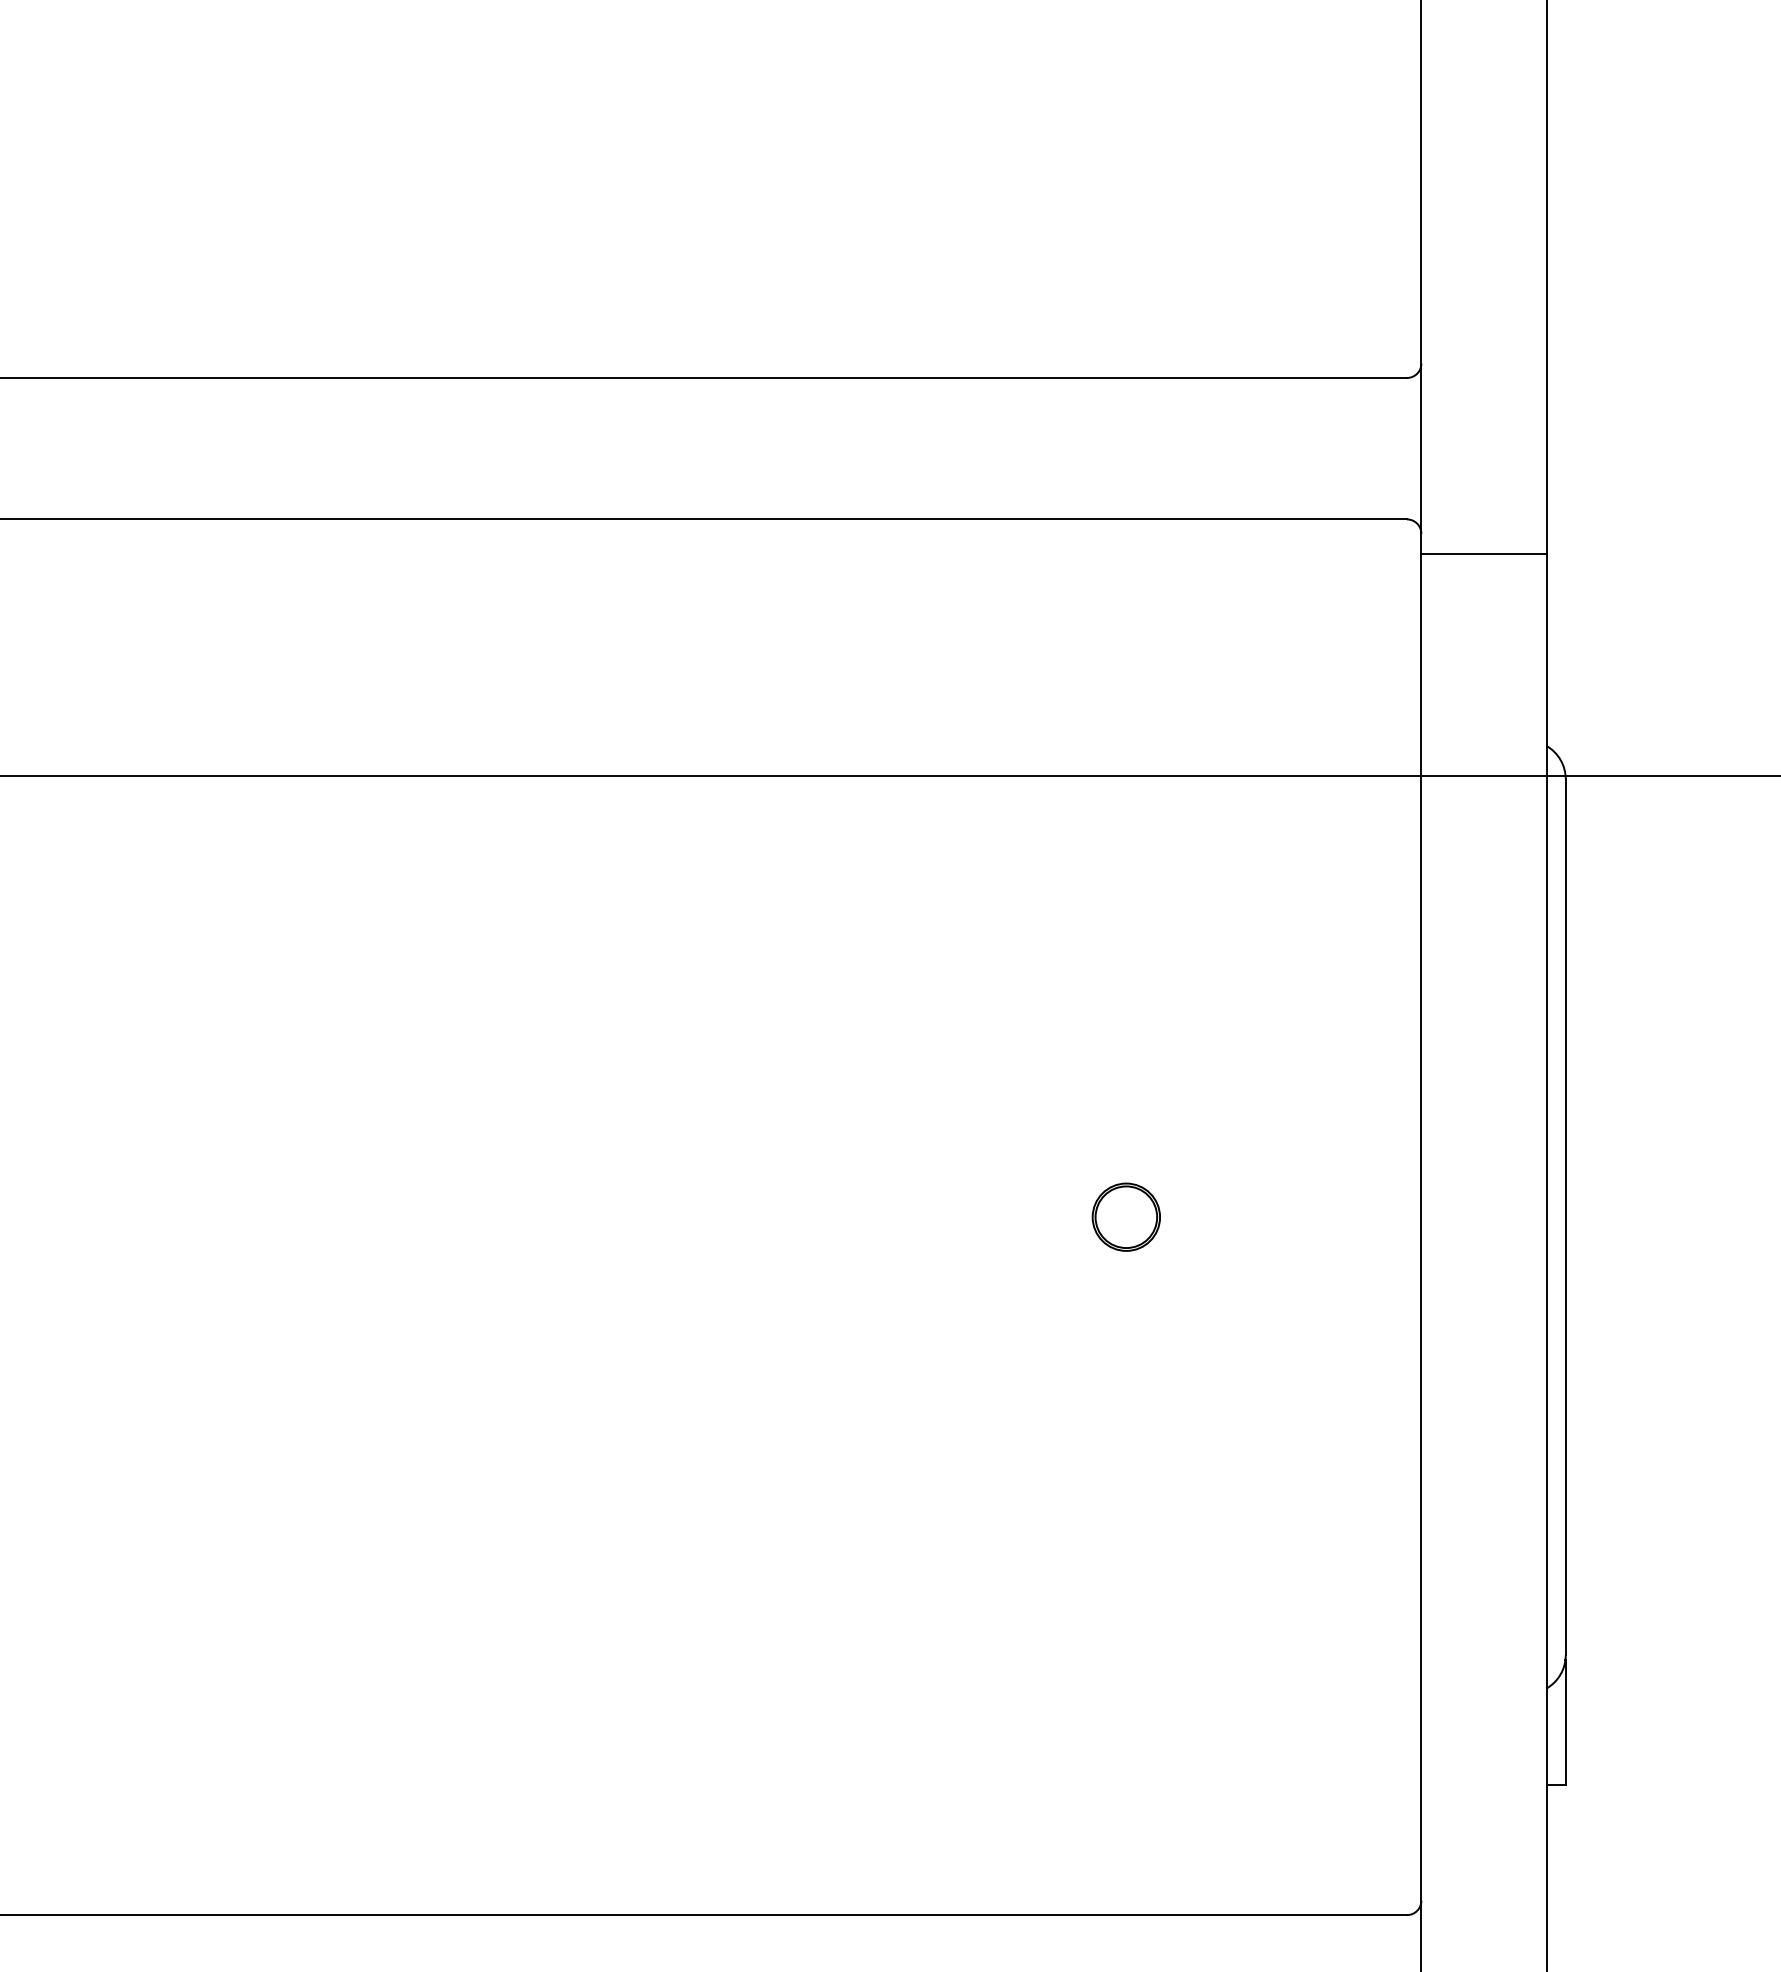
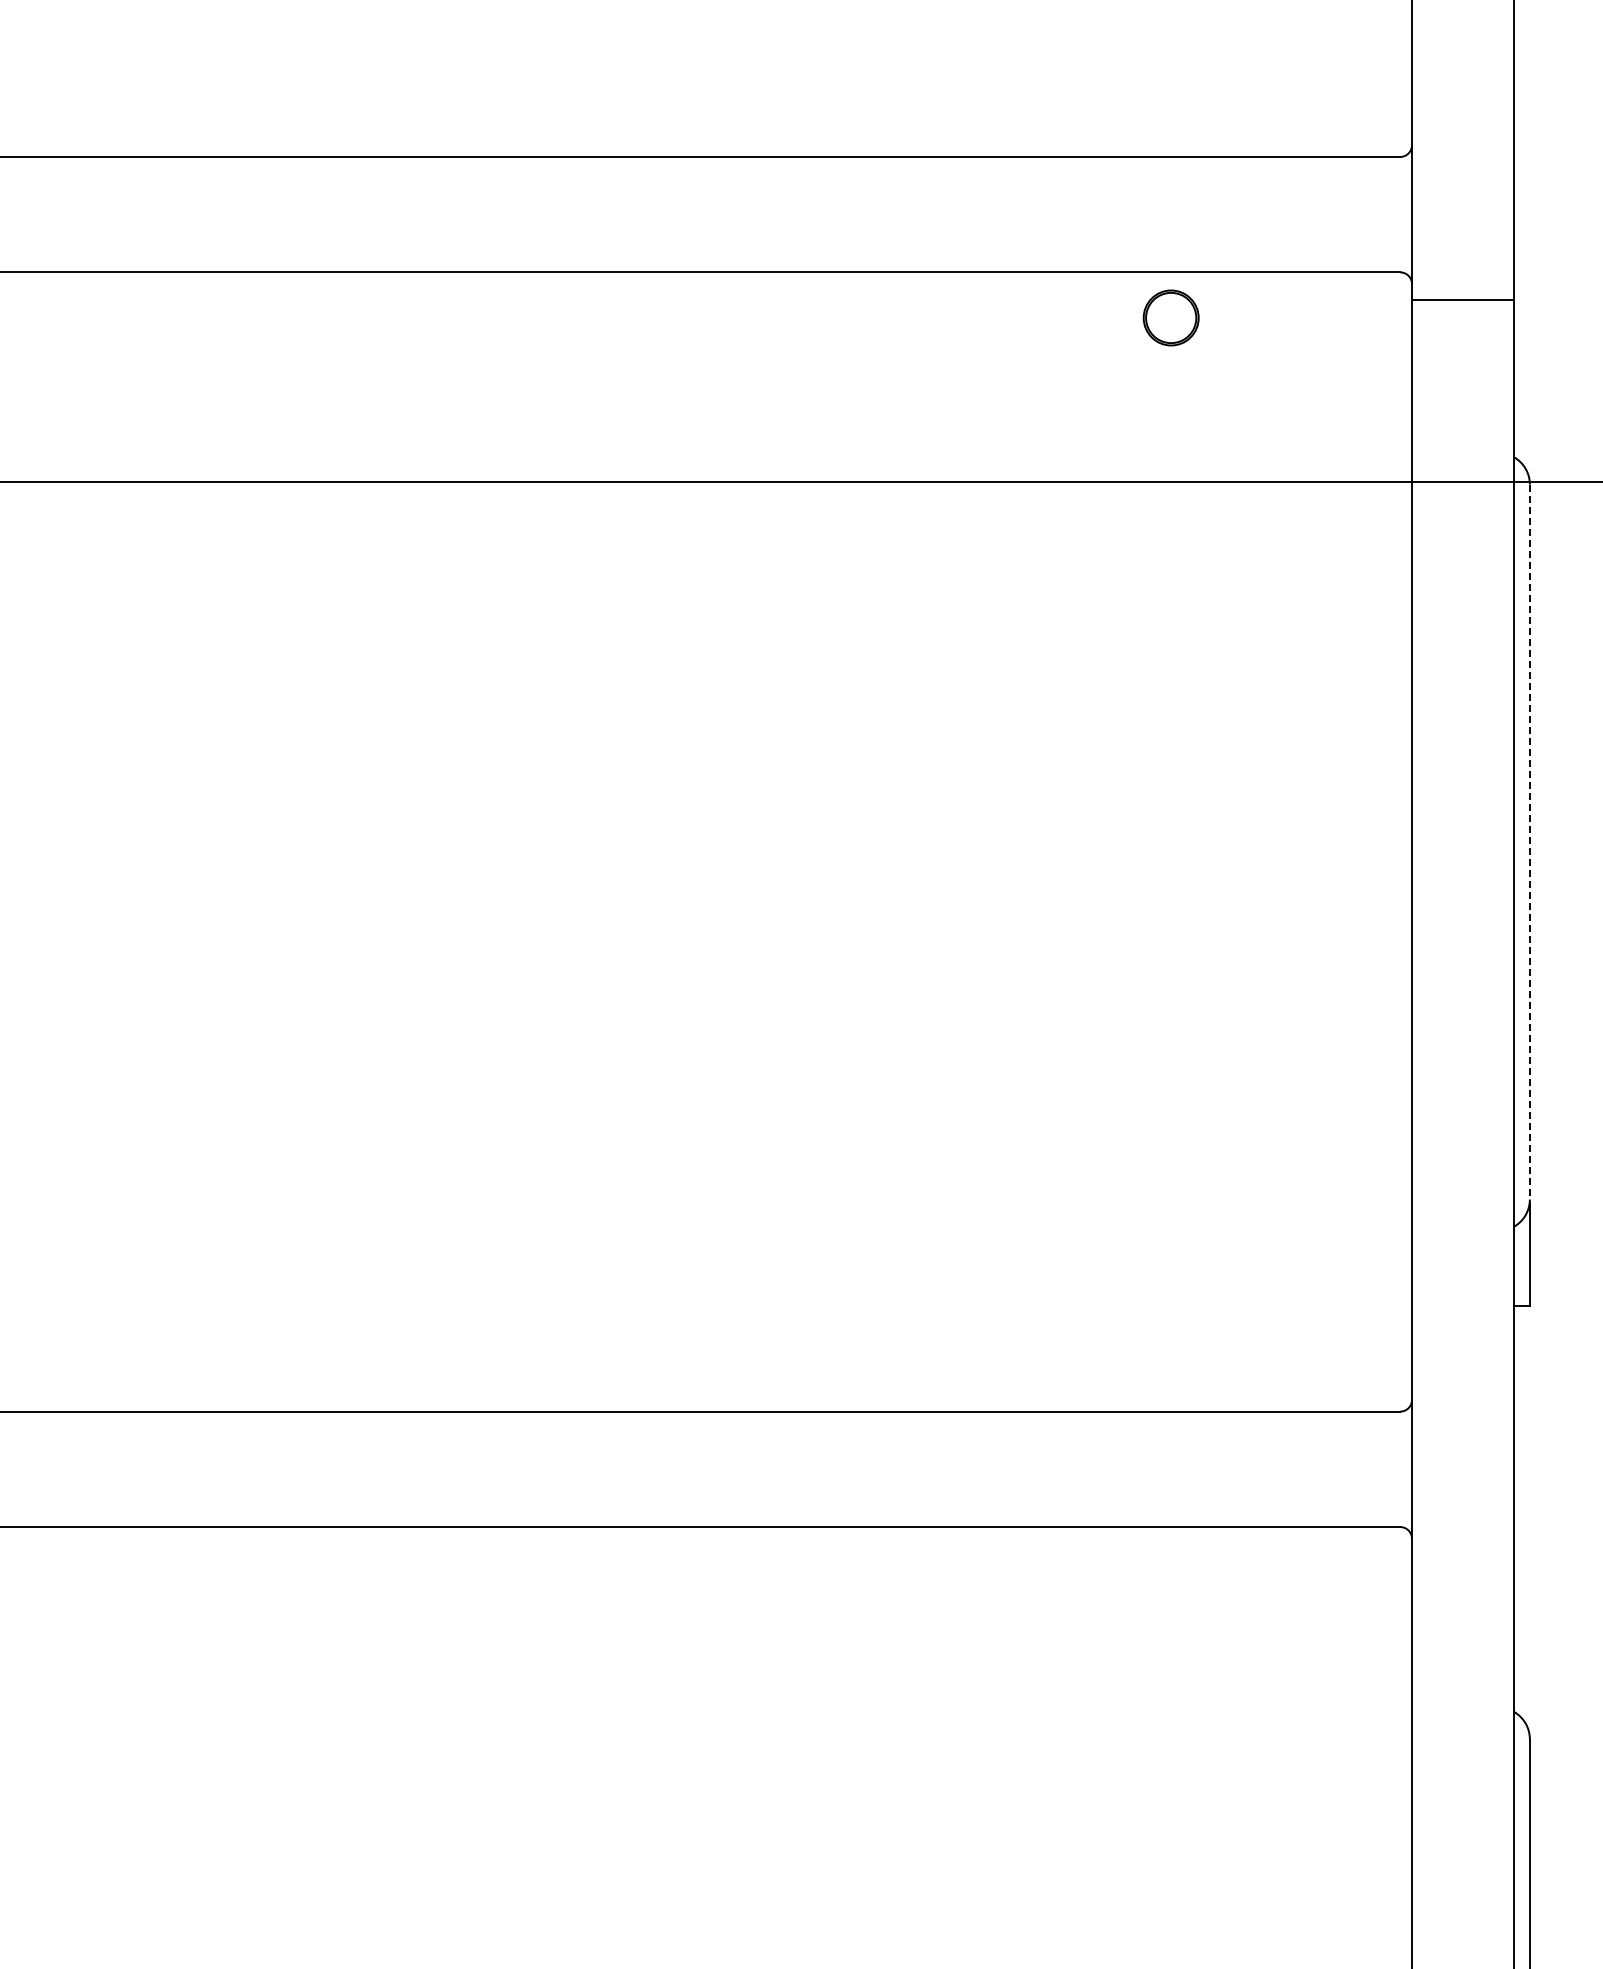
part: (1125, 1216) -> (1170, 317), moved
line: (1565, 1217) -> (1529, 842), solid -> dashed

